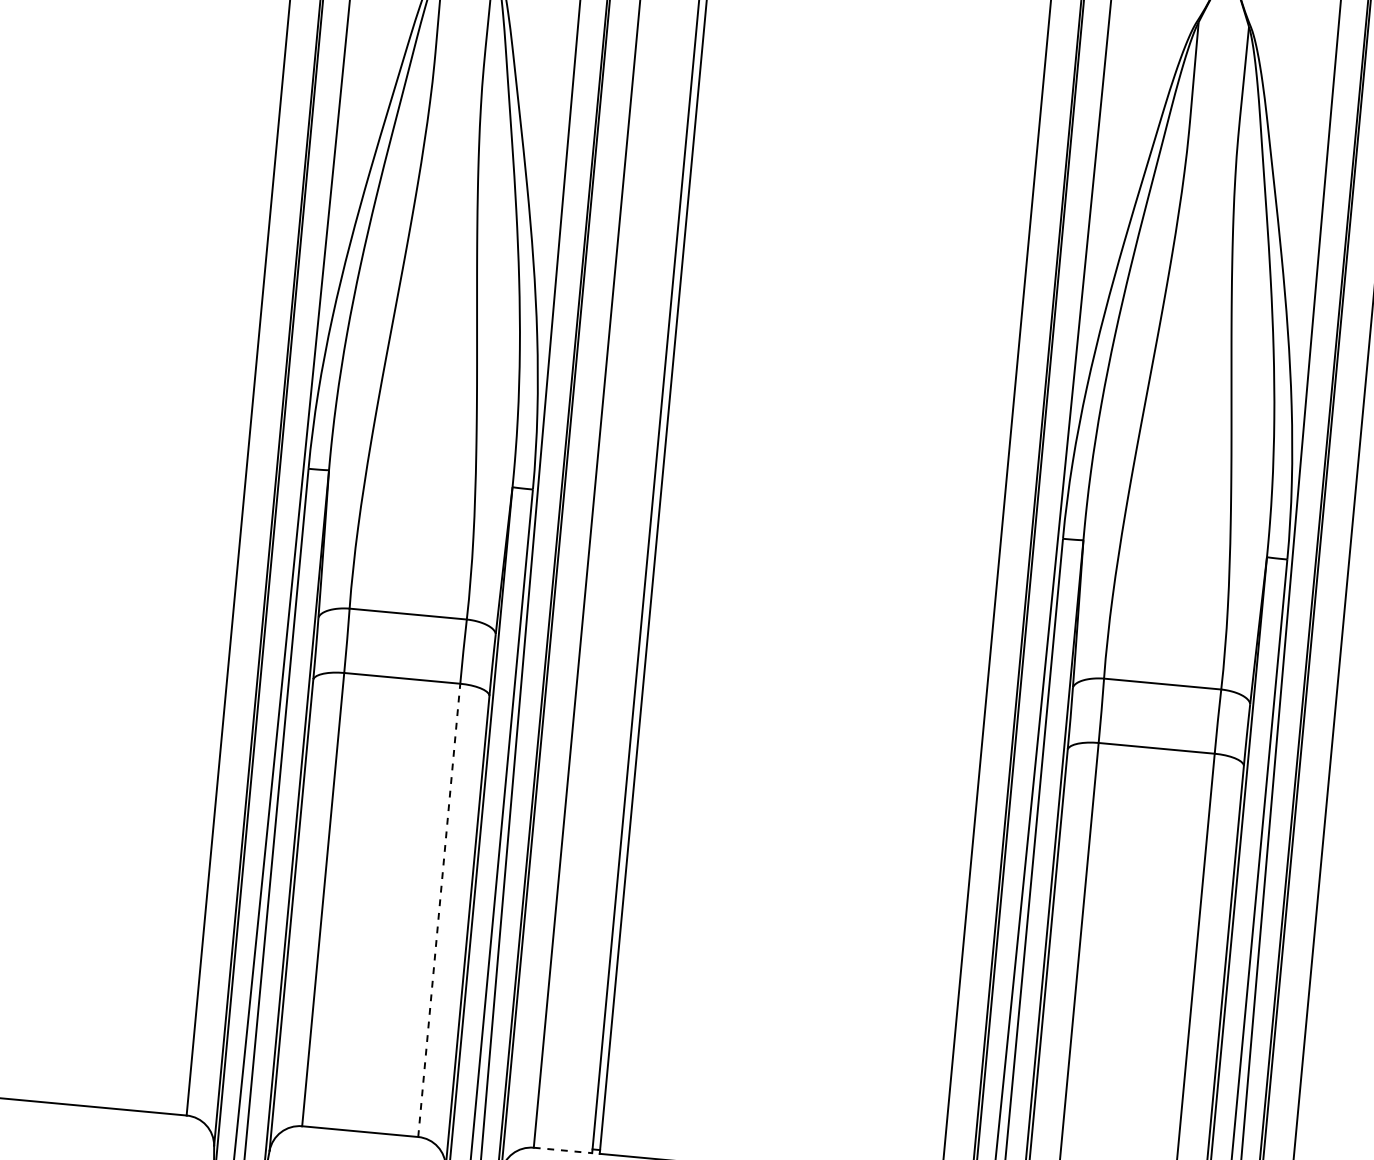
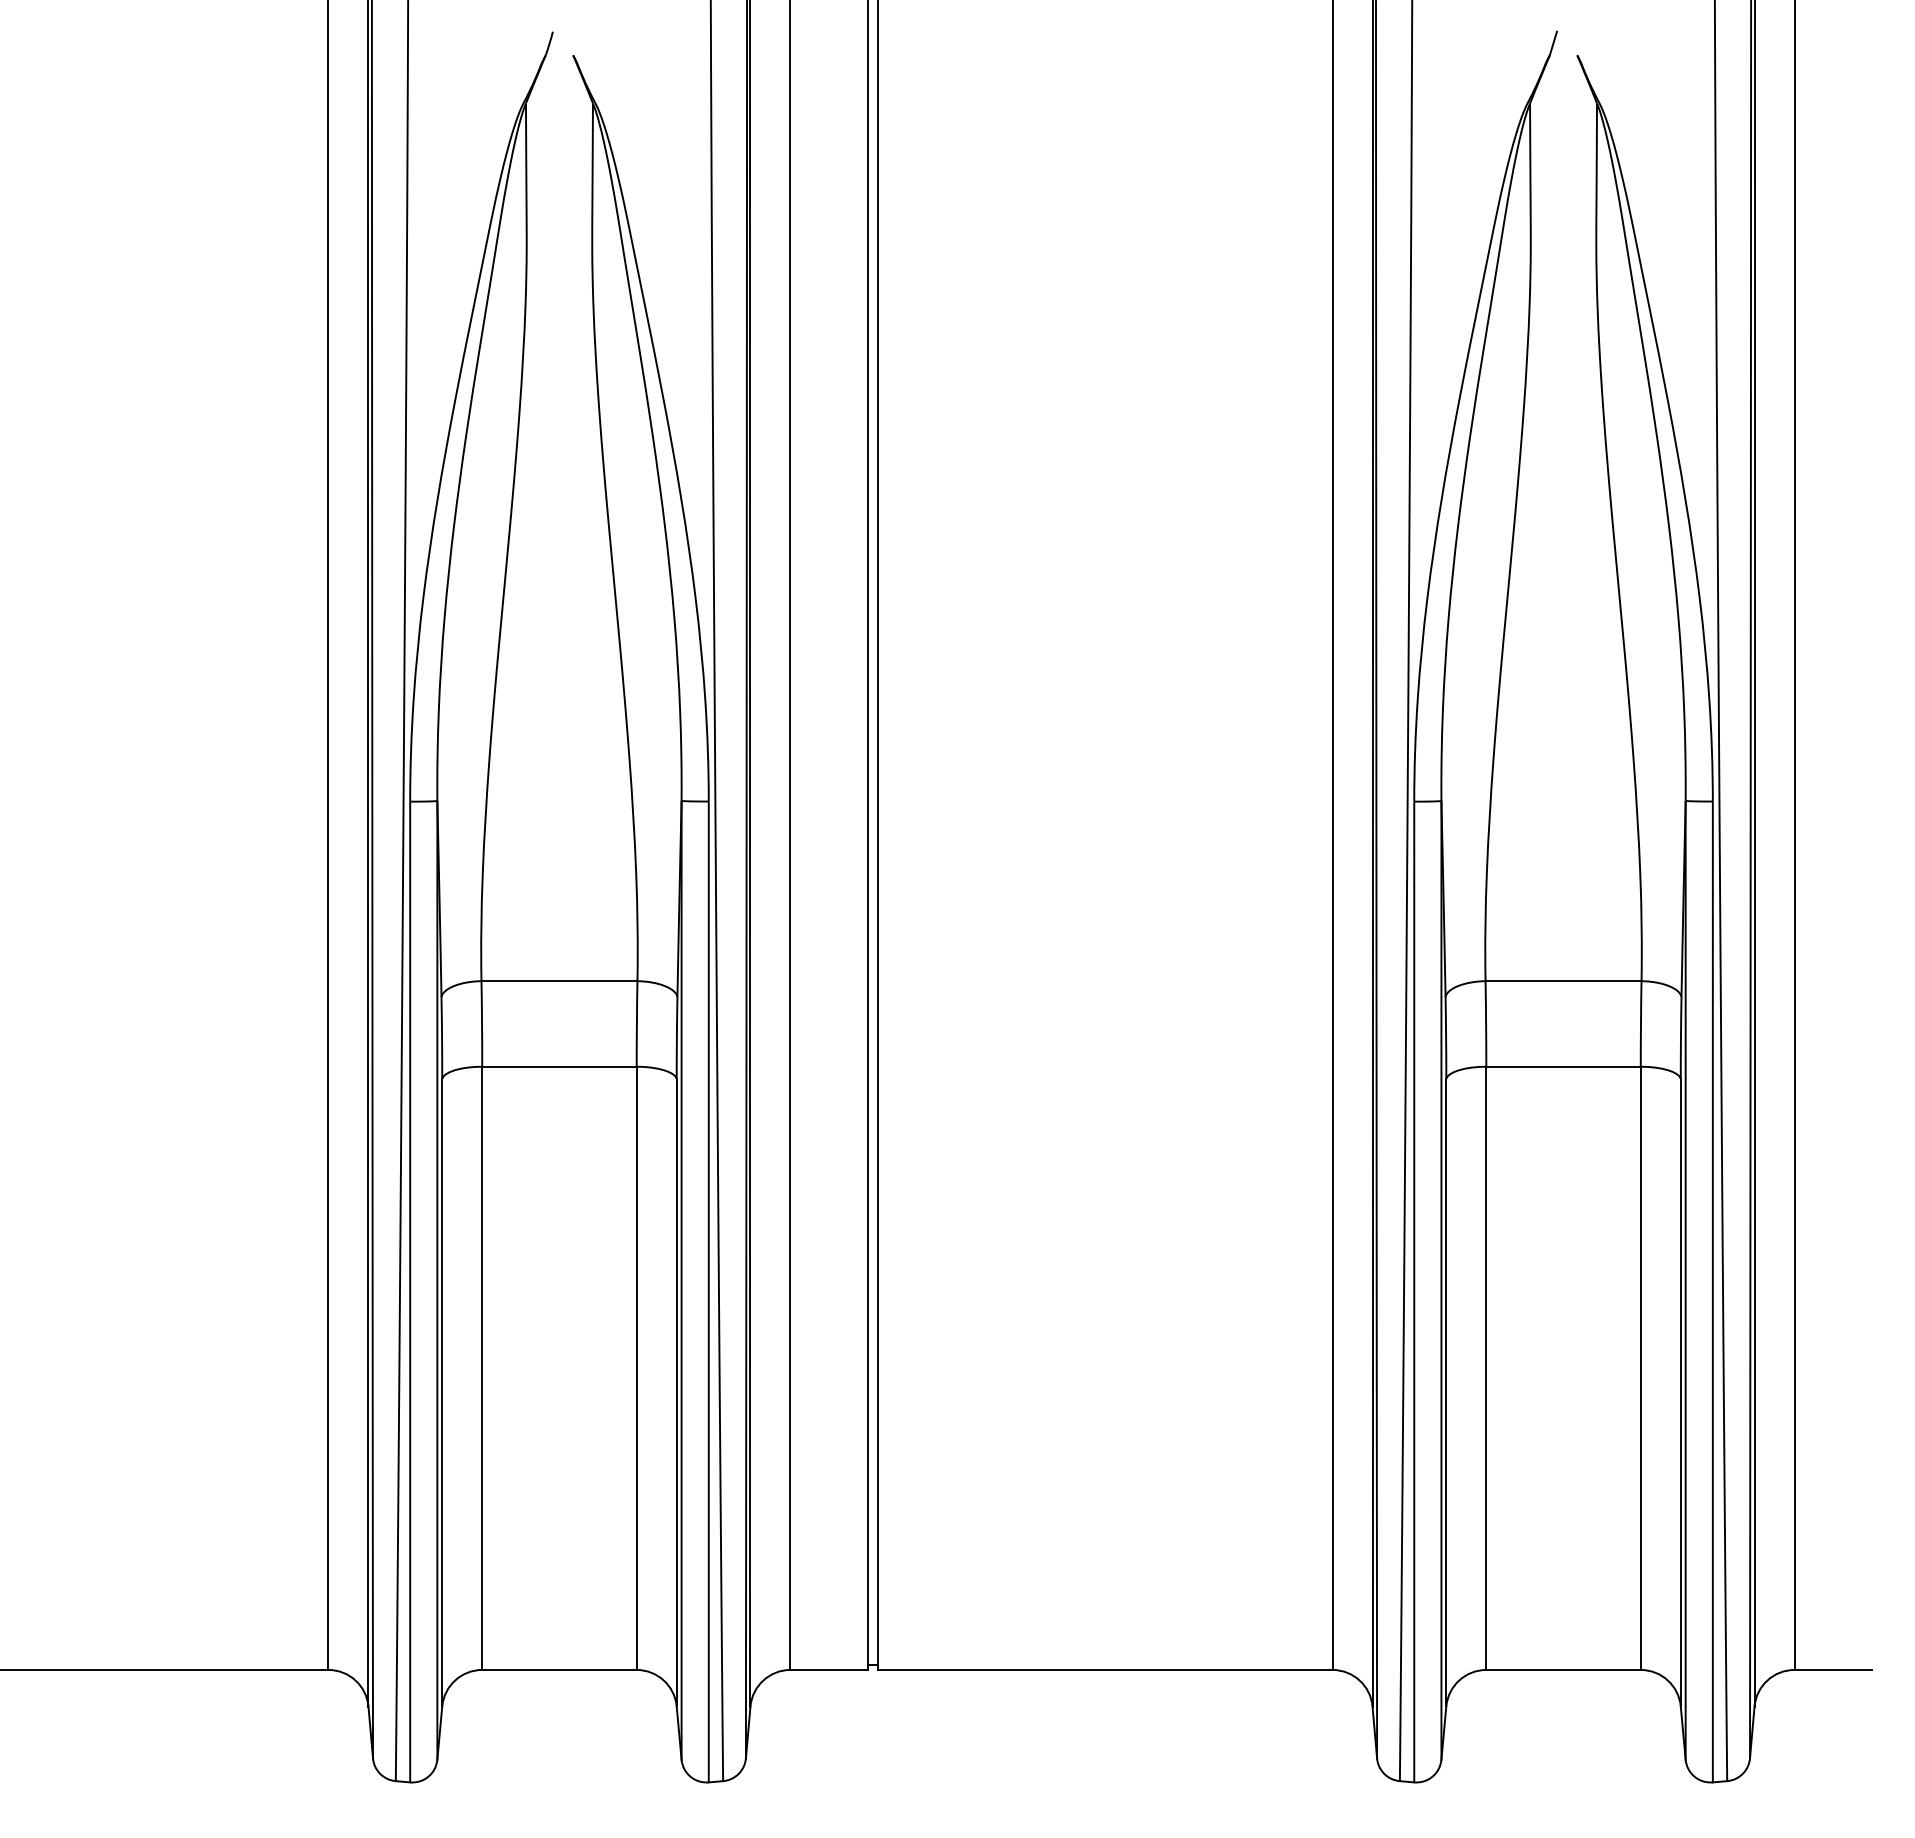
line: (439, 910) -> (636, 1368), dashed -> solid
line: (563, 1150) -> (829, 1669), dashed -> solid

